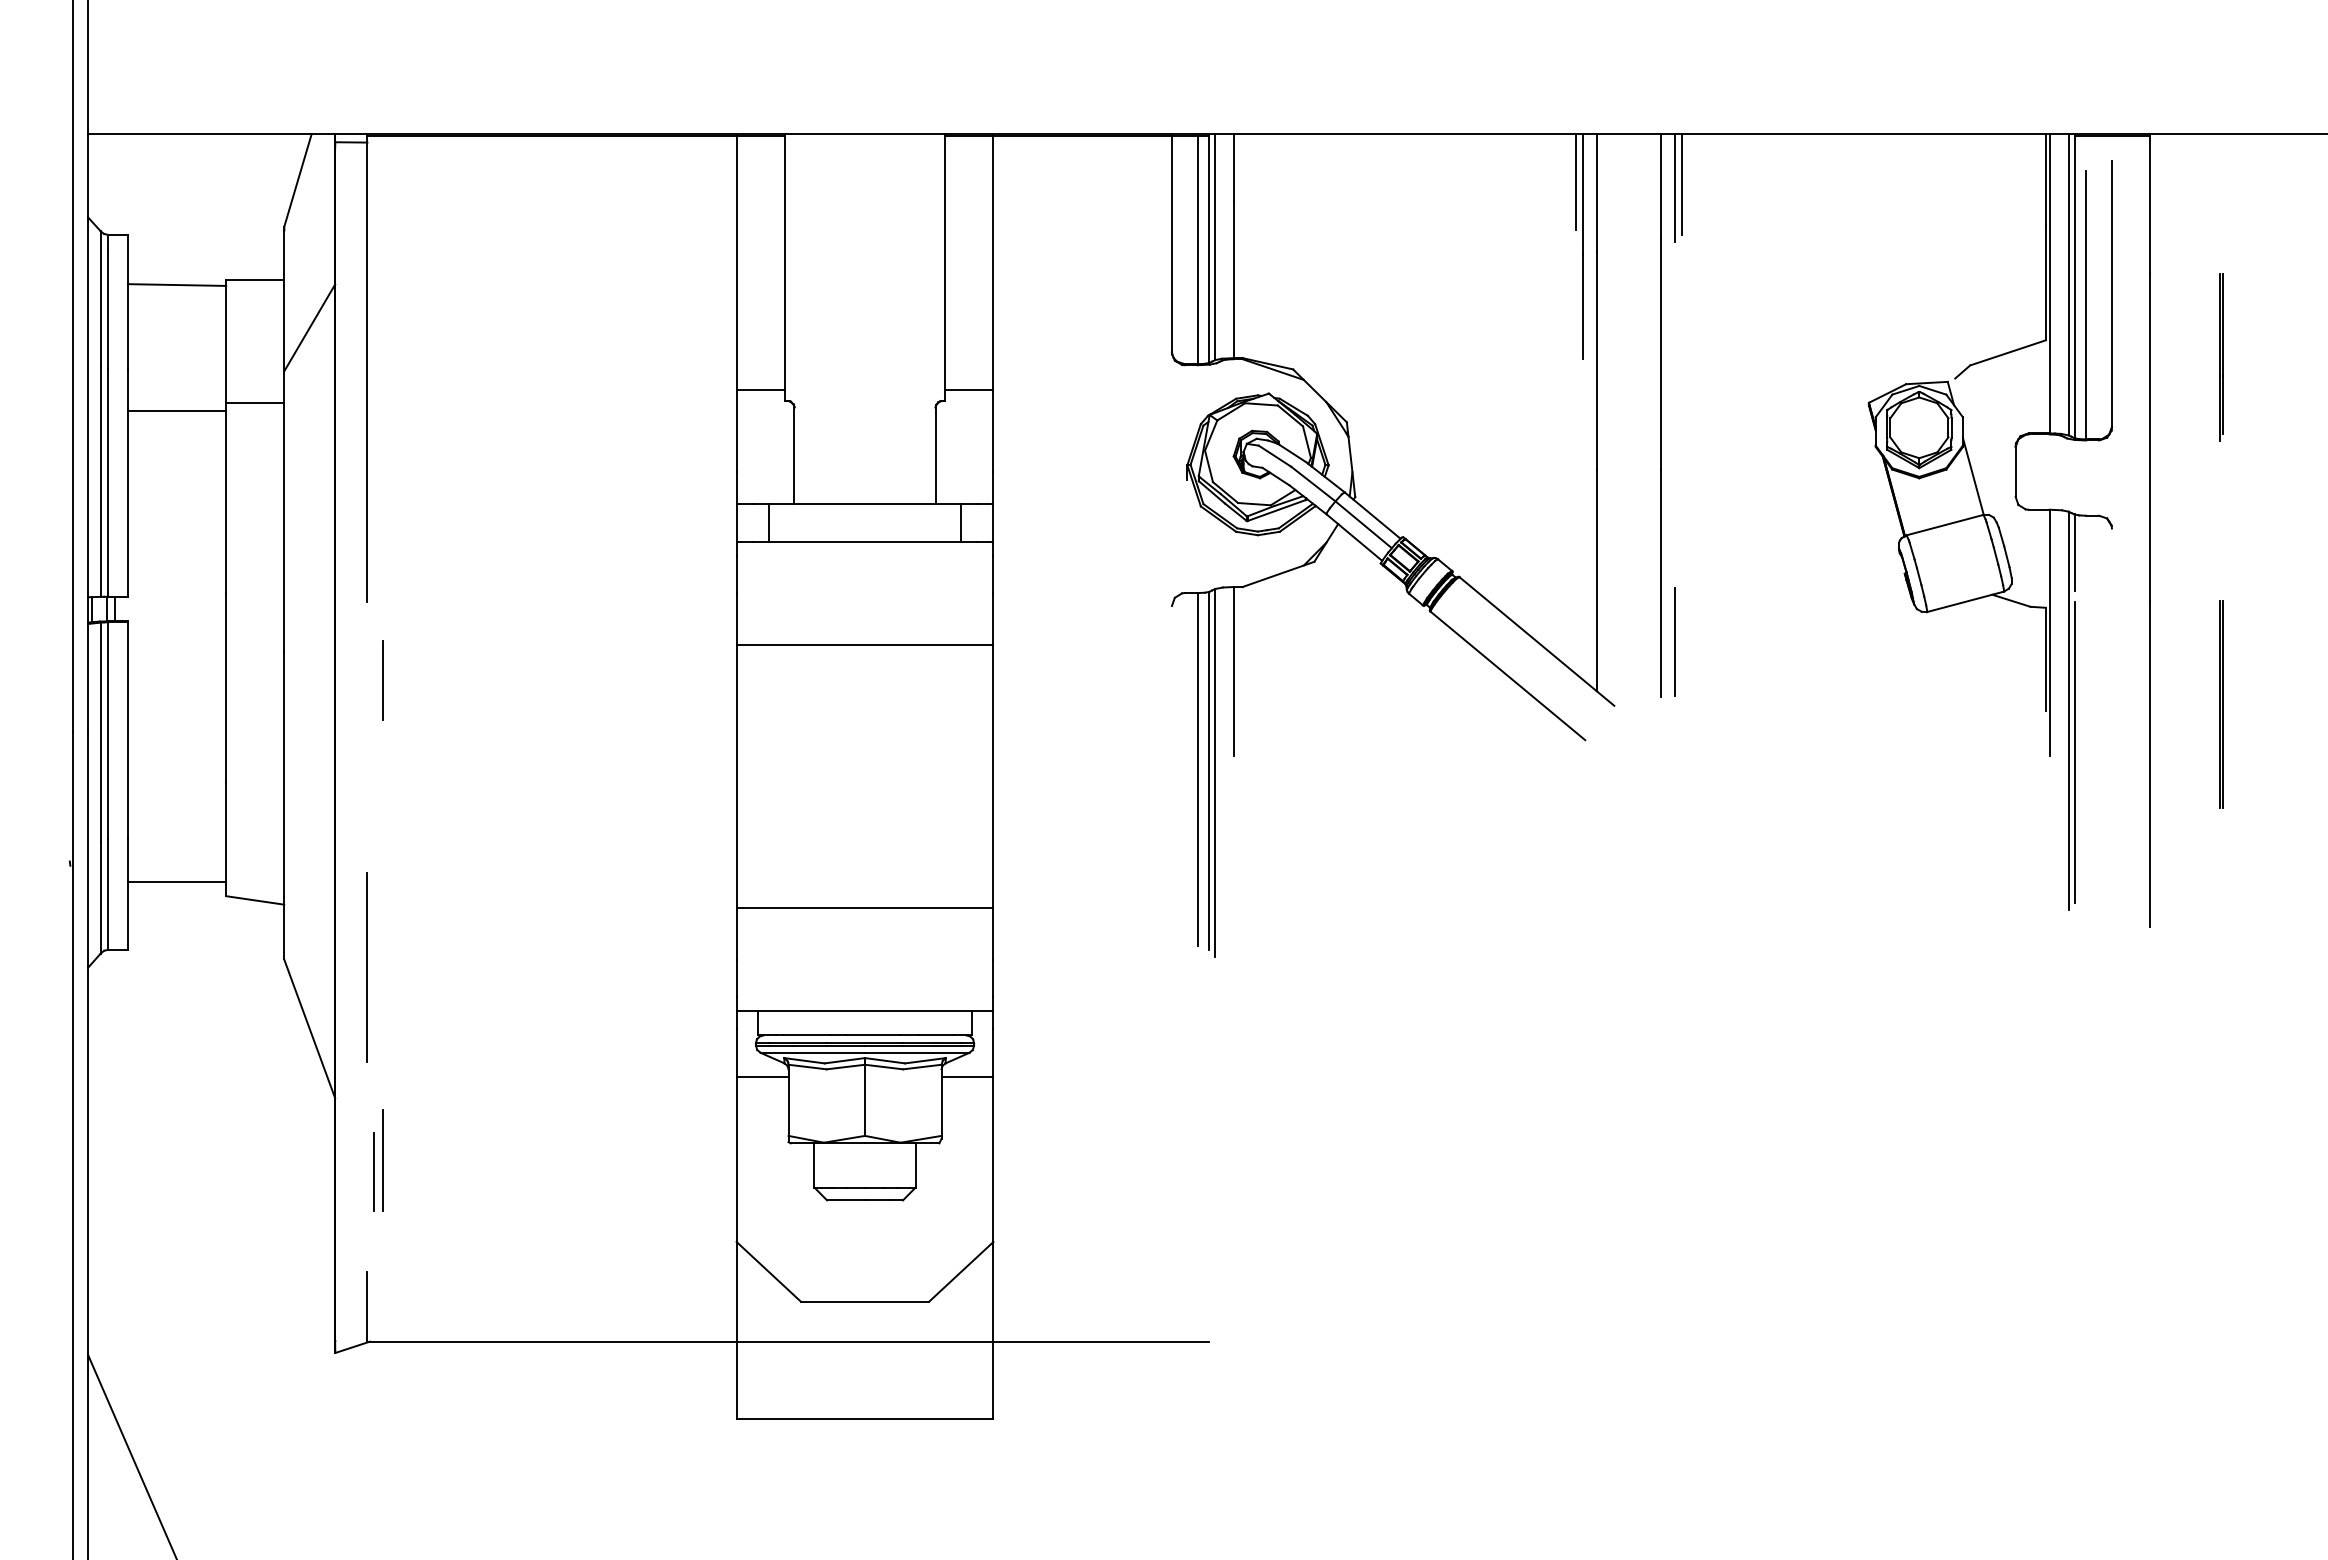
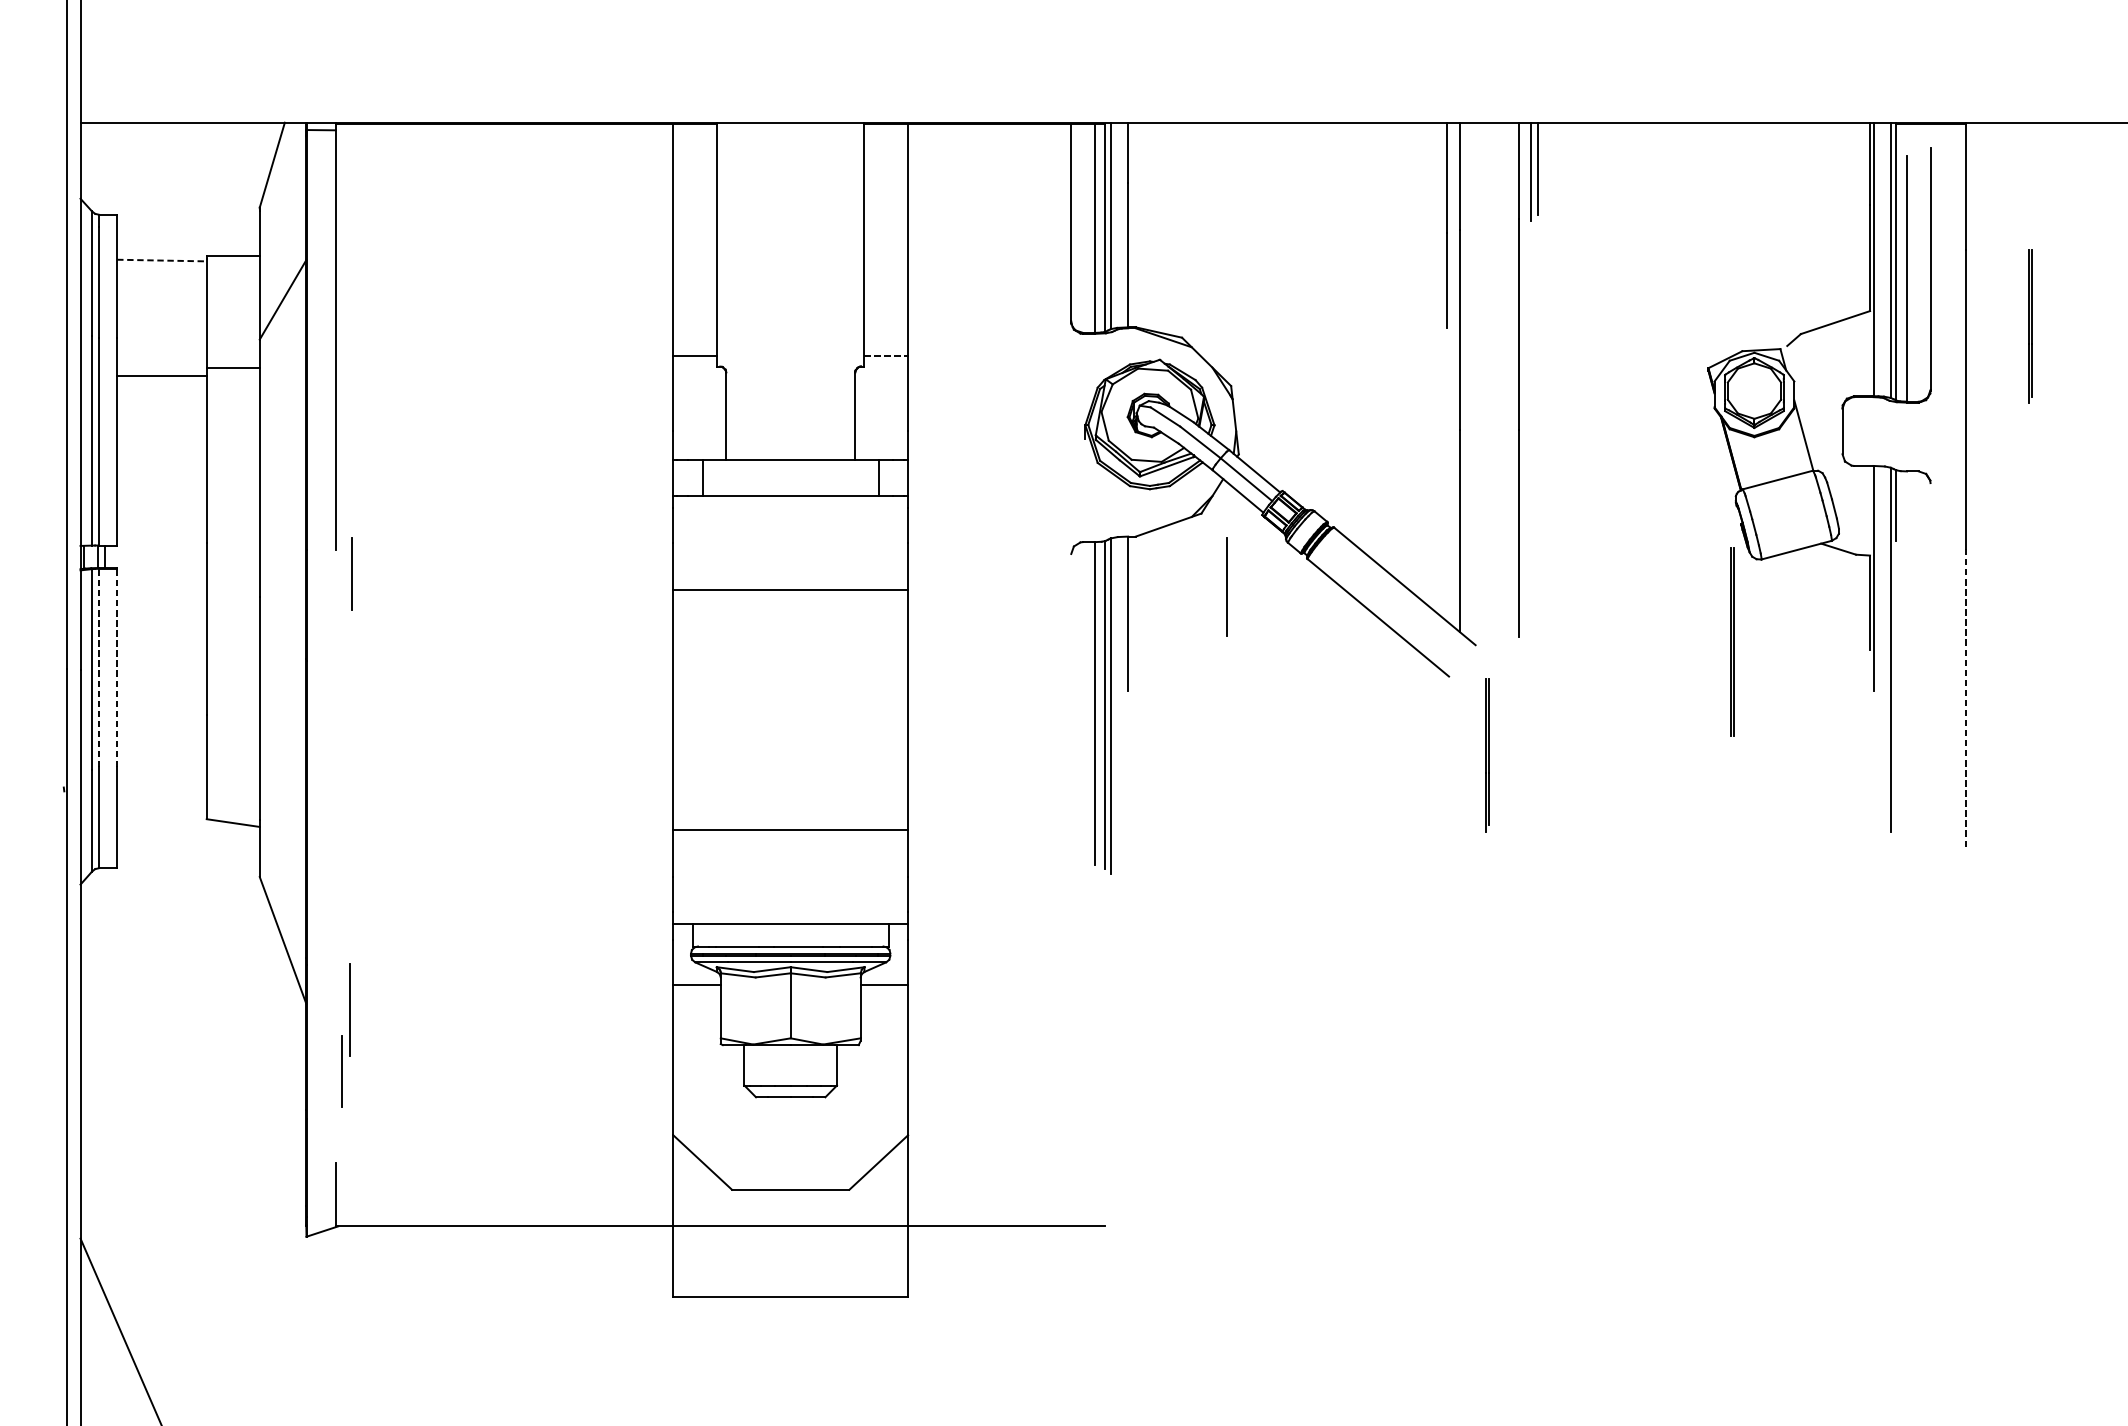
line: (1575, 181) -> (1440, 165), removed
line: (177, 285) -> (162, 260), solid -> dashed
line: (969, 389) -> (886, 356), solid -> dashed
line: (1674, 641) -> (1226, 586), moved
line: (382, 680) -> (351, 573), moved
line: (2220, 704) -> (1731, 642), moved
line: (108, 730) -> (99, 667), solid -> dashed
line: (128, 730) -> (117, 667), solid -> dashed
line: (2074, 752) -> (1896, 687), removed
line: (2150, 763) -> (1965, 697), solid -> dashed
line: (1626, 826) -> (1486, 755), added
line: (177, 882) -> (162, 806), removed
line: (367, 967) -> (335, 884), removed
line: (382, 1160) -> (349, 1009), moved

